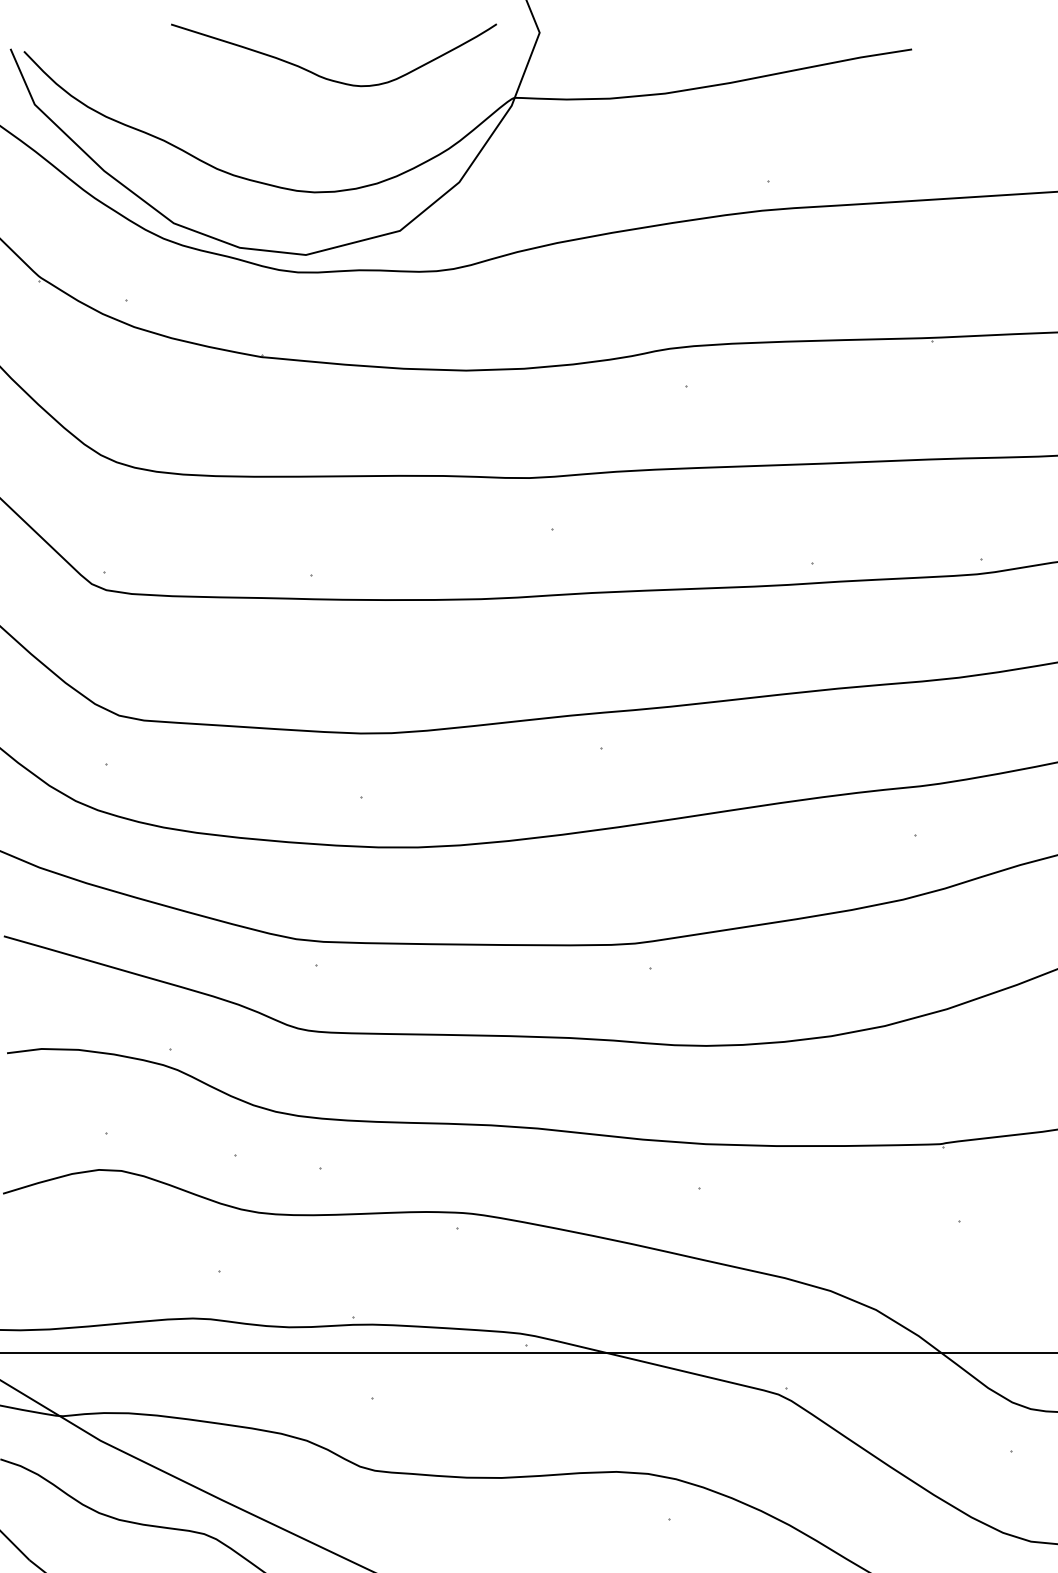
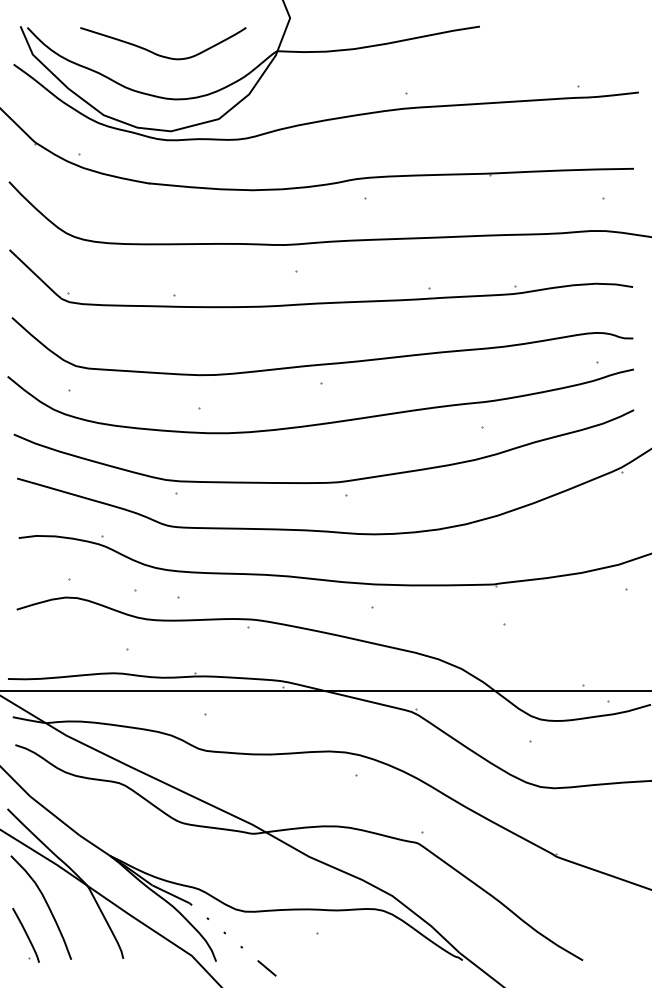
curve: (322, 74) -> (157, 53), moved

